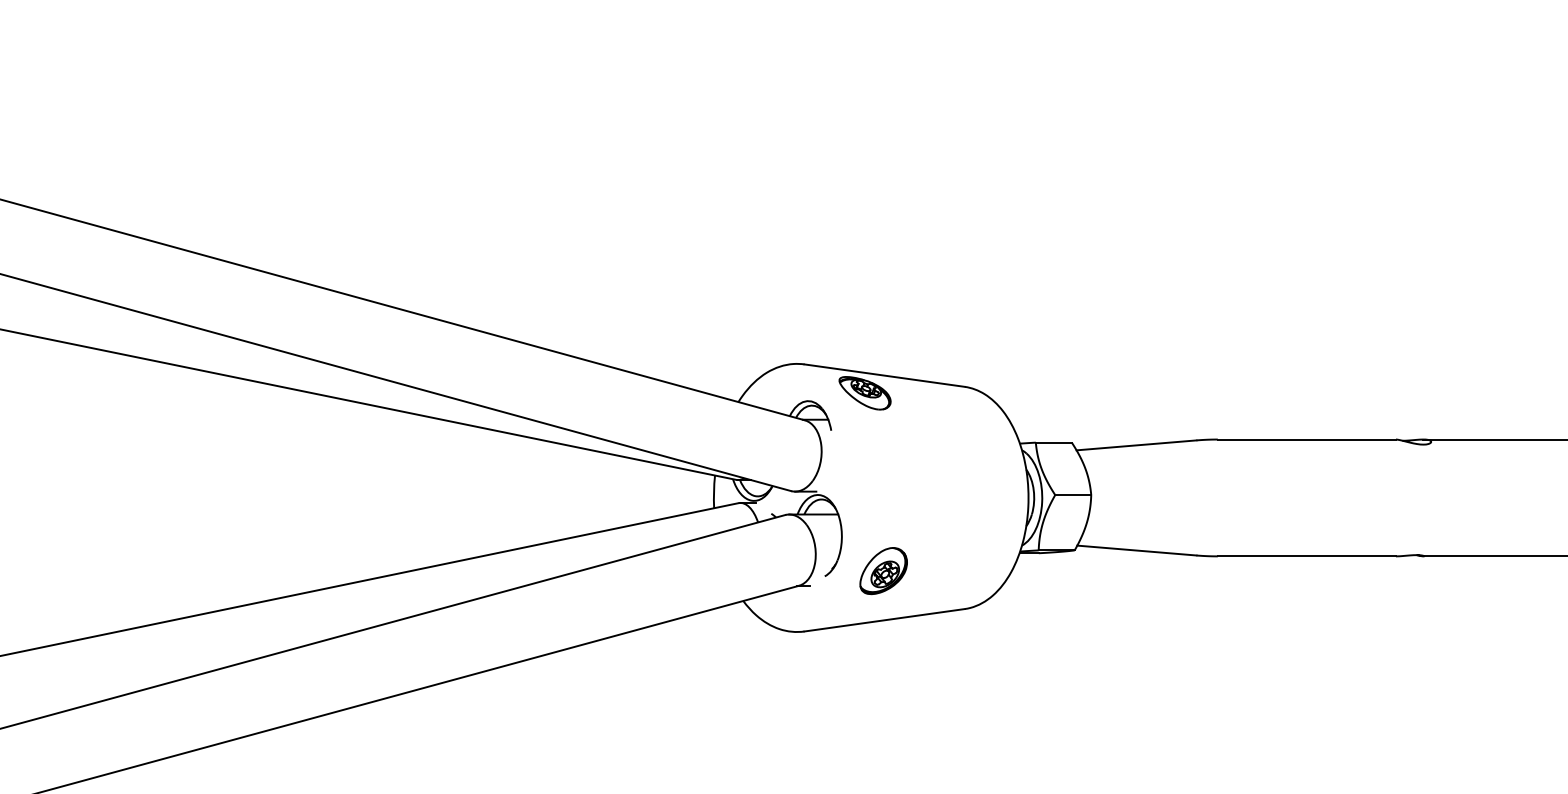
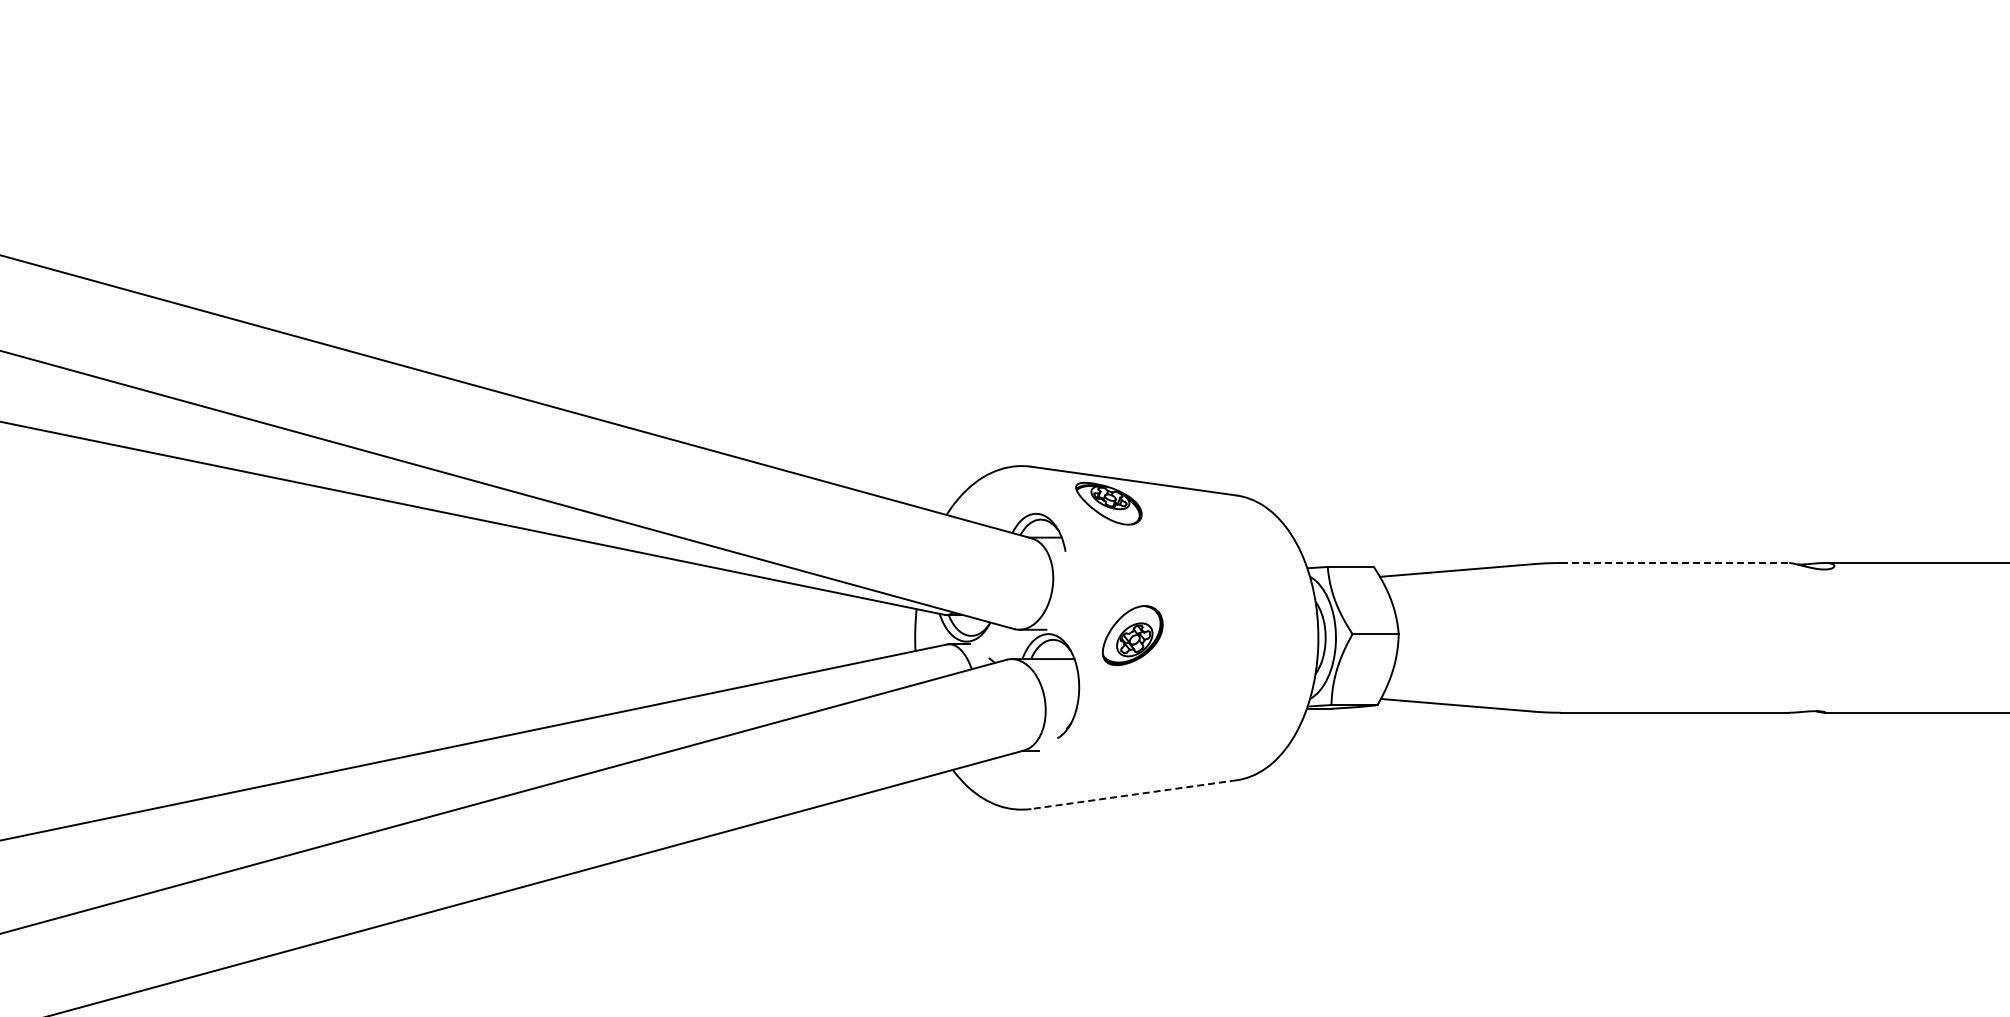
line: (1307, 439) -> (1675, 563), solid -> dashed
part: (883, 571) -> (1132, 635), moved
line: (885, 620) -> (1134, 794), solid -> dashed

